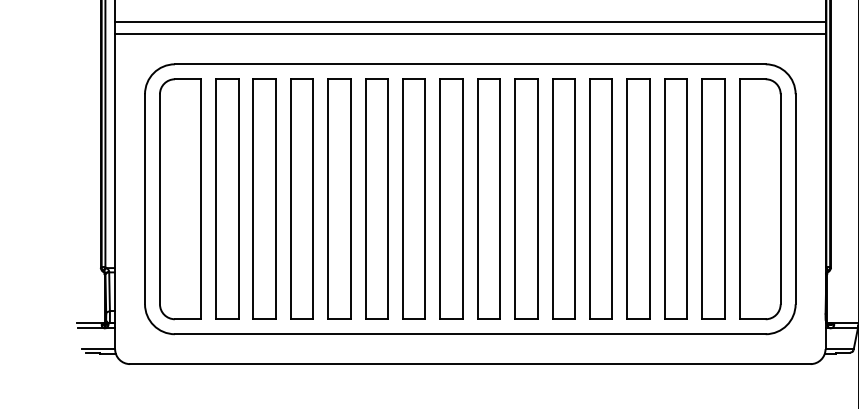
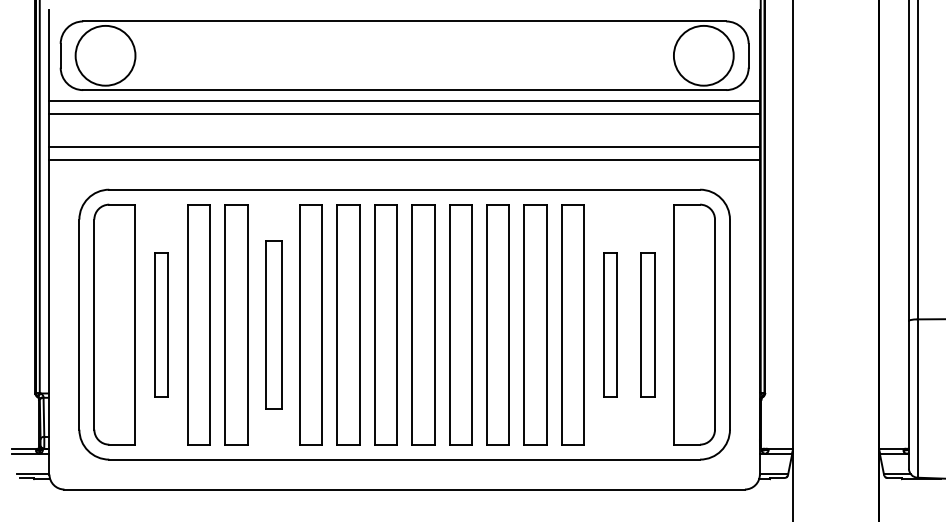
part: (227, 199) -> (161, 324), size x0.6
part: (339, 199) -> (273, 324), size x0.7
part: (676, 199) -> (610, 324), size x0.6
part: (713, 199) -> (647, 324), size x0.6

